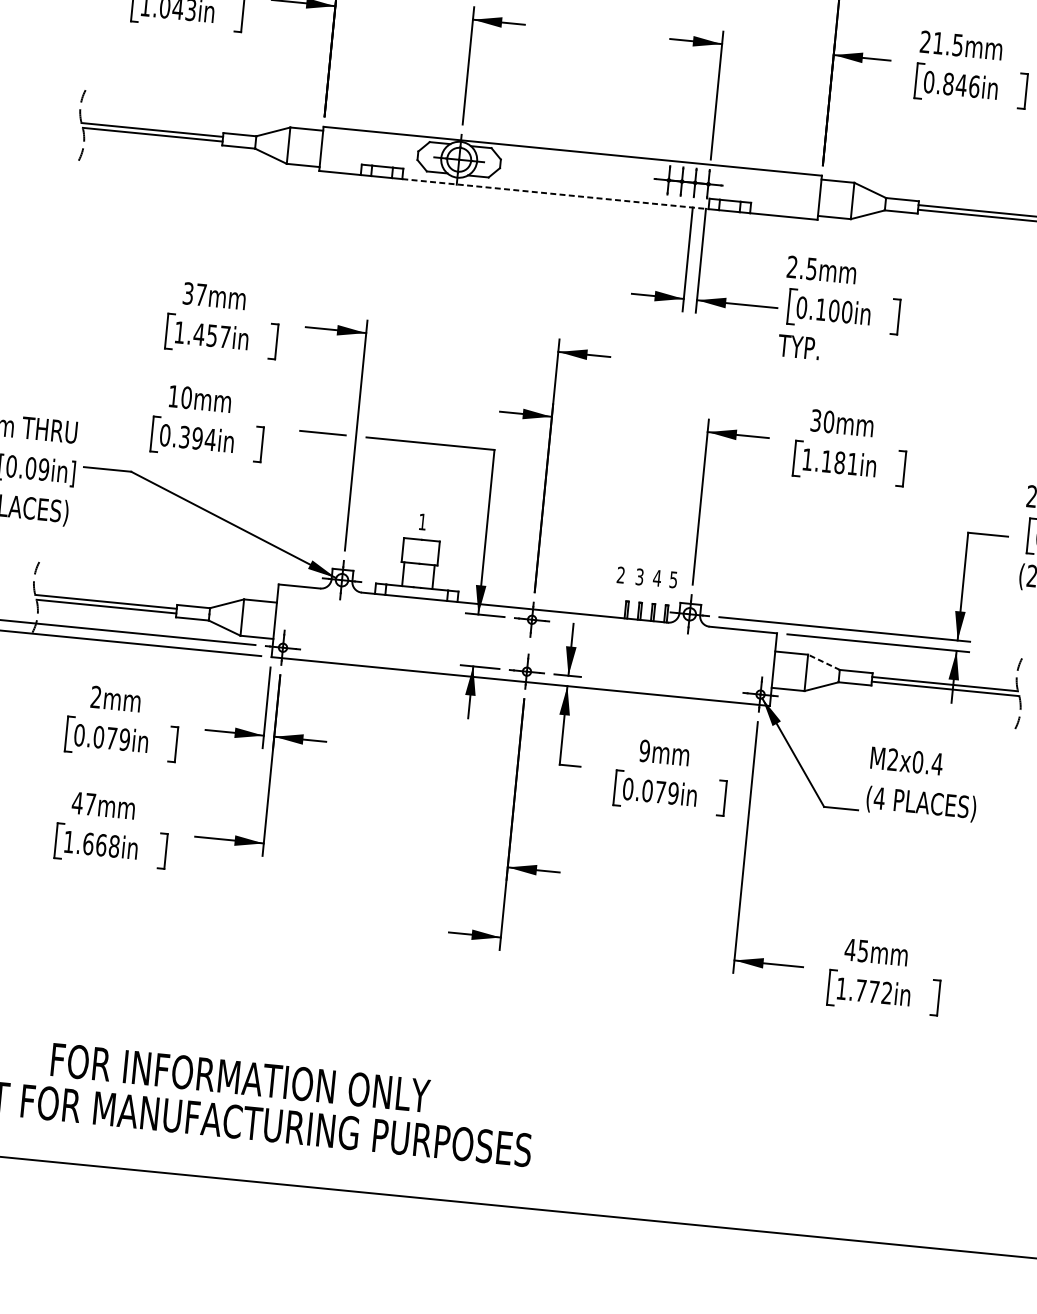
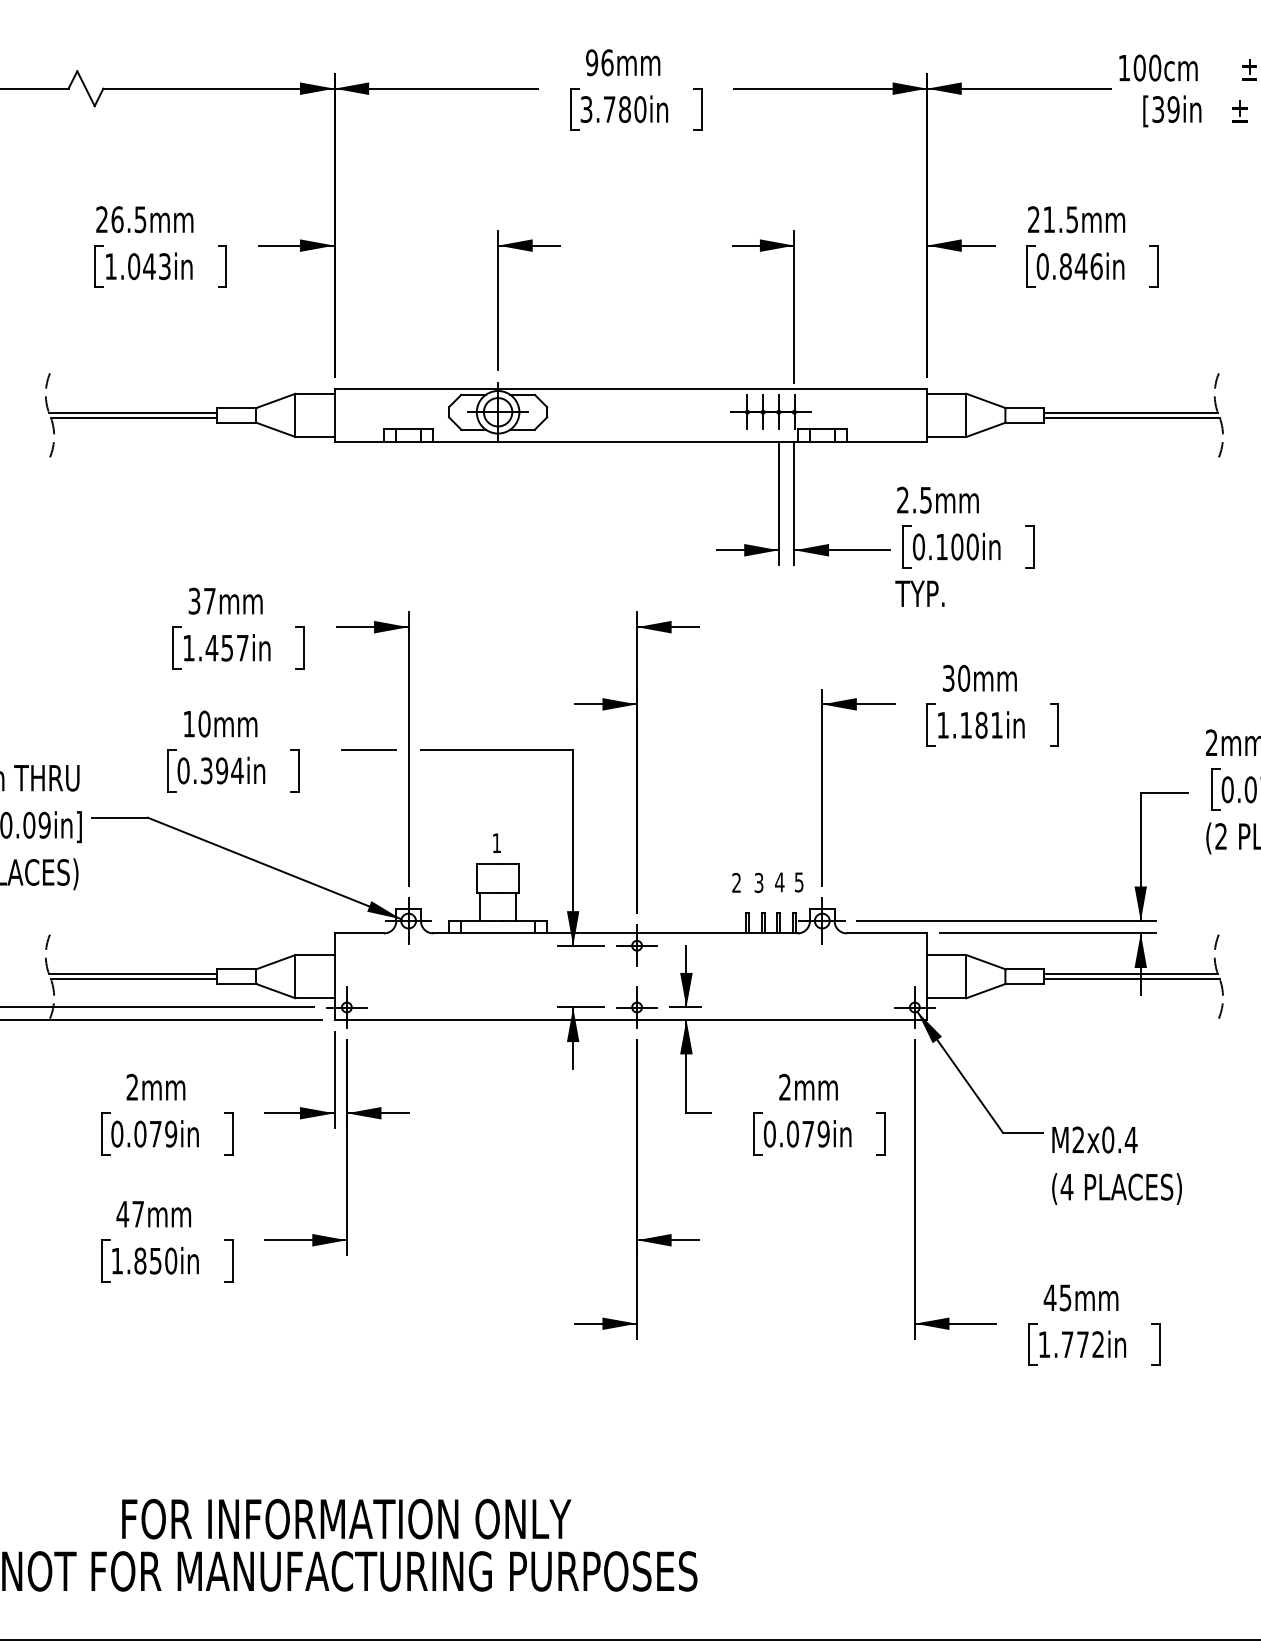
line: (555, 194) -> (615, 441), dashed -> solid
line: (823, 662) -> (985, 962), dashed -> solid
text: (645, 751) -> (785, 1087), 9mm -> 2mm
text: (922, 784) -> (1116, 1165), moved
text: (101, 844) -> (155, 1260), 1.668in -> 1.850in

